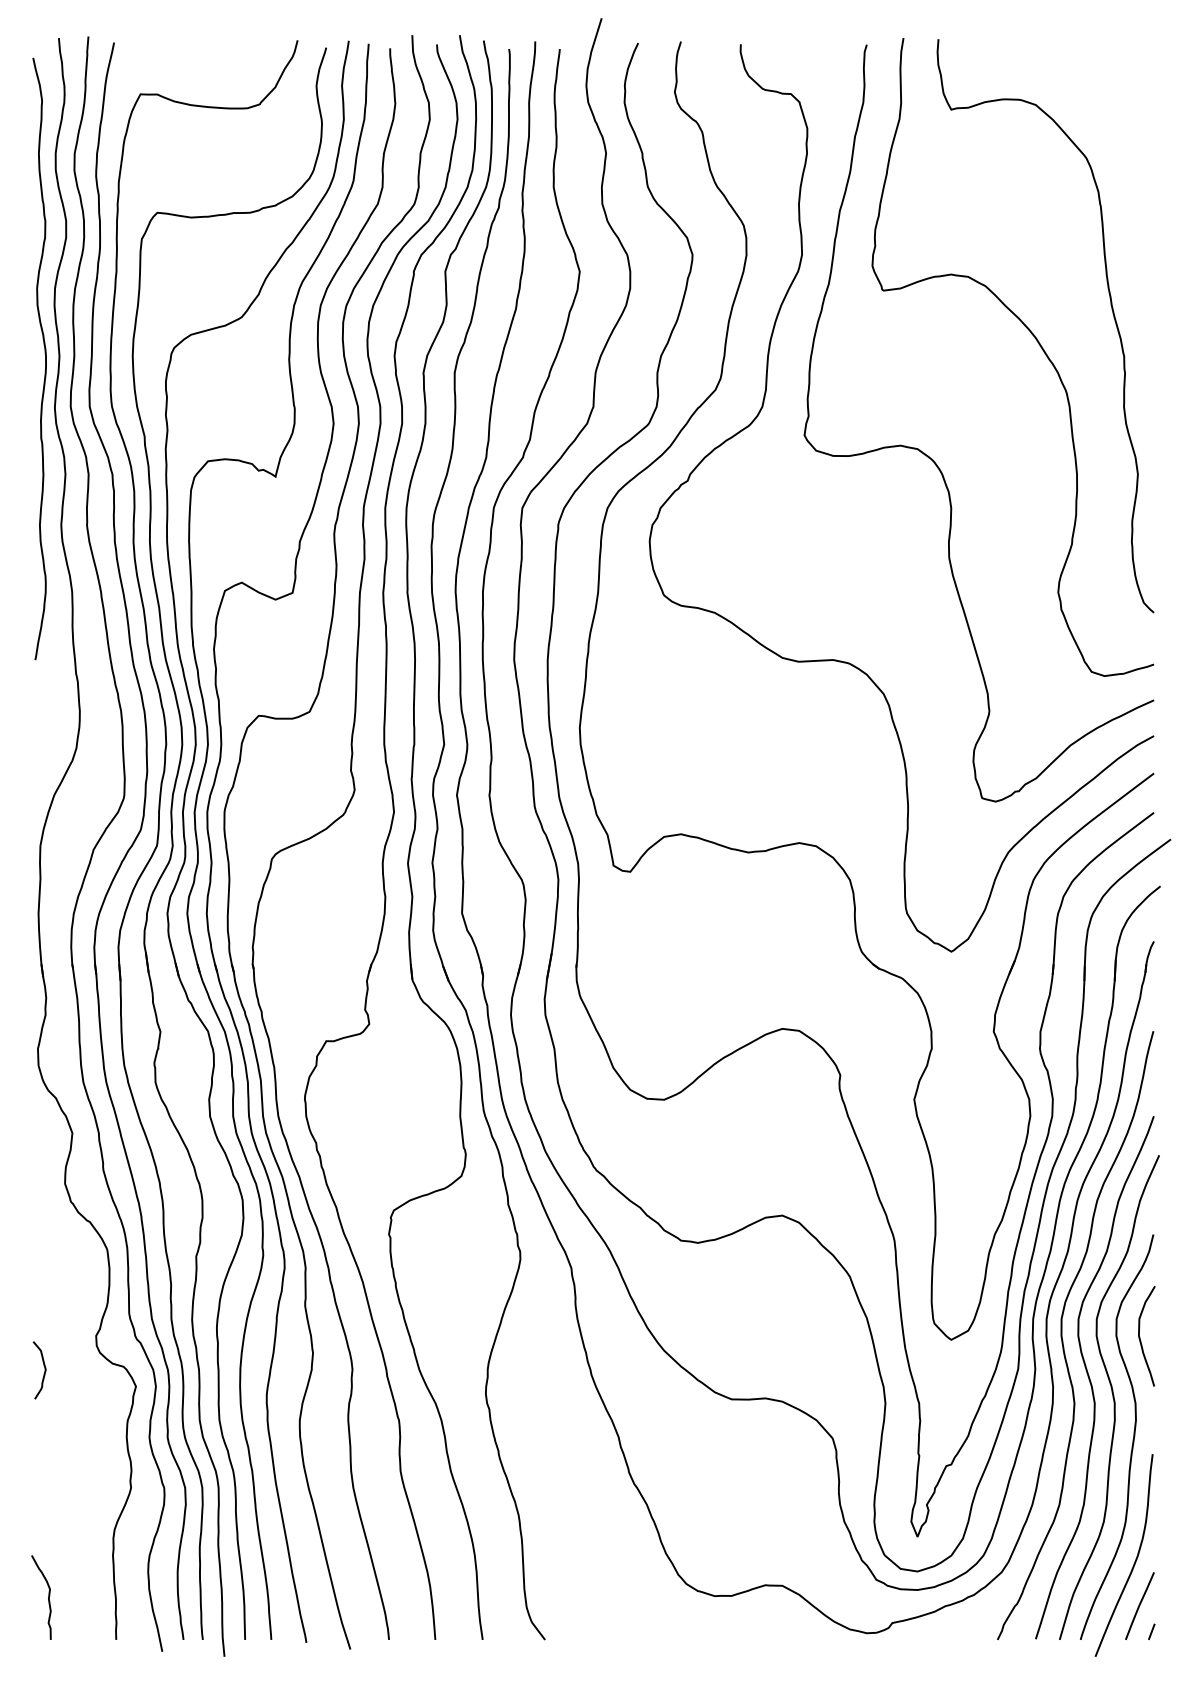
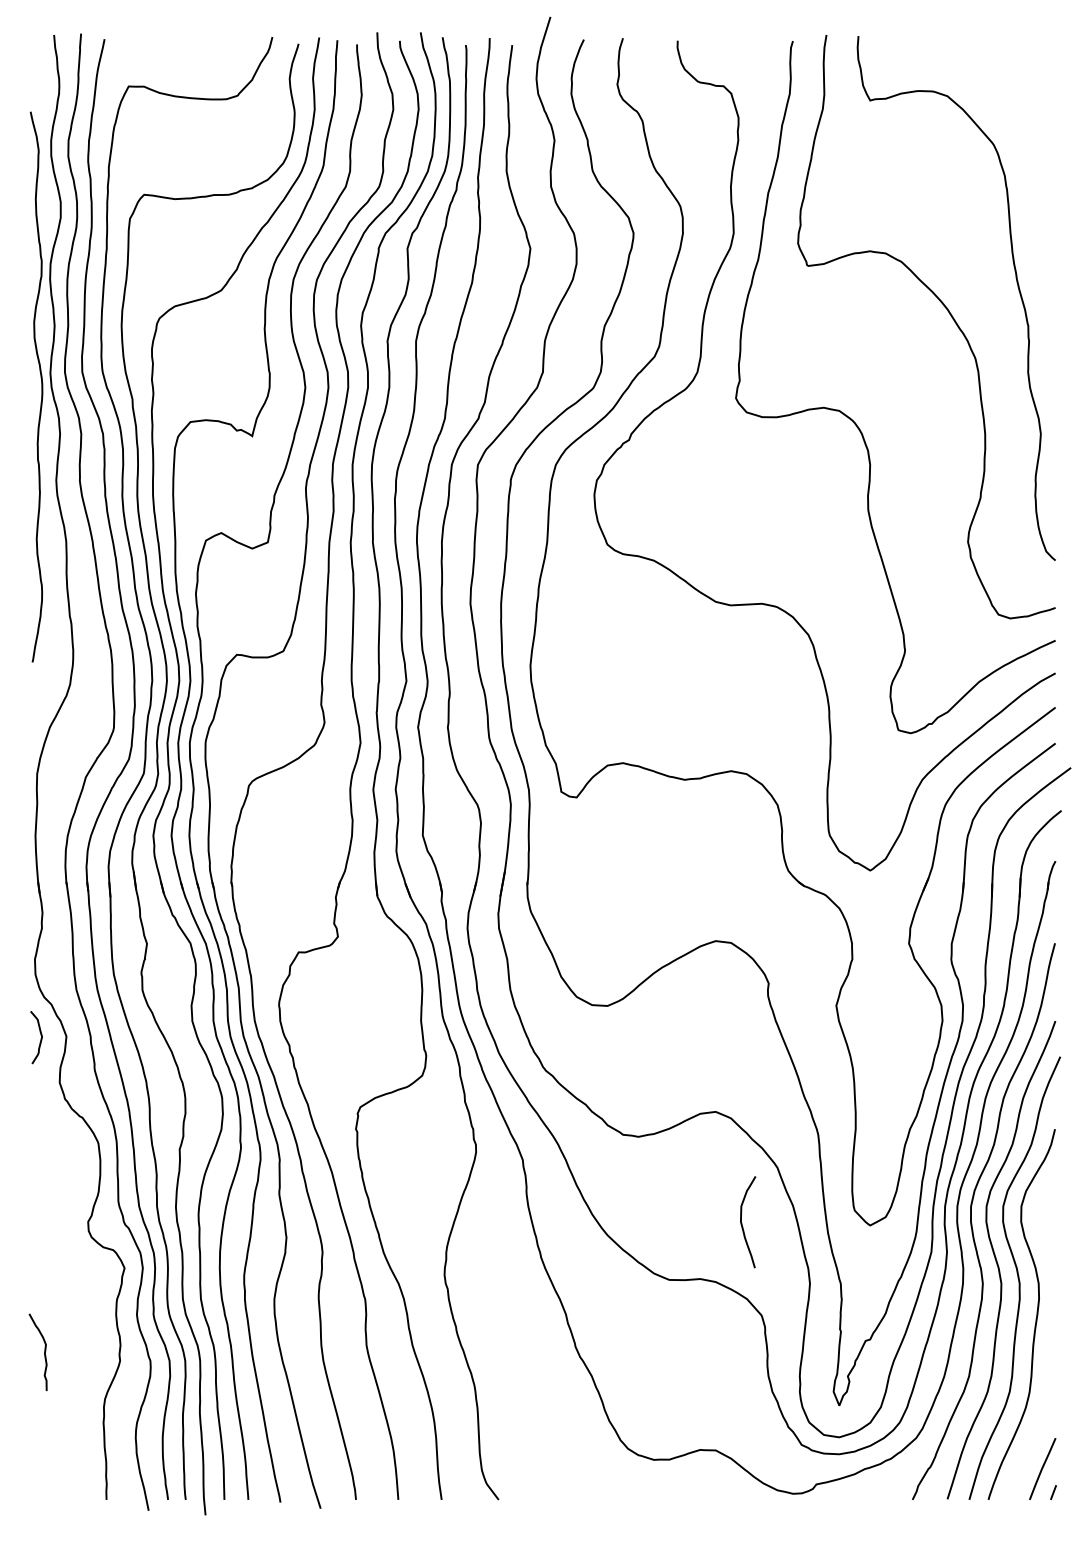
curve: (45, 359) -> (41, 387), moved
curve: (1140, 1337) -> (742, 1223), moved
curve: (44, 1370) -> (40, 1037), moved
curve: (1135, 1558) -> (1038, 1425), removed
curve: (48, 1597) -> (44, 1352), moved

